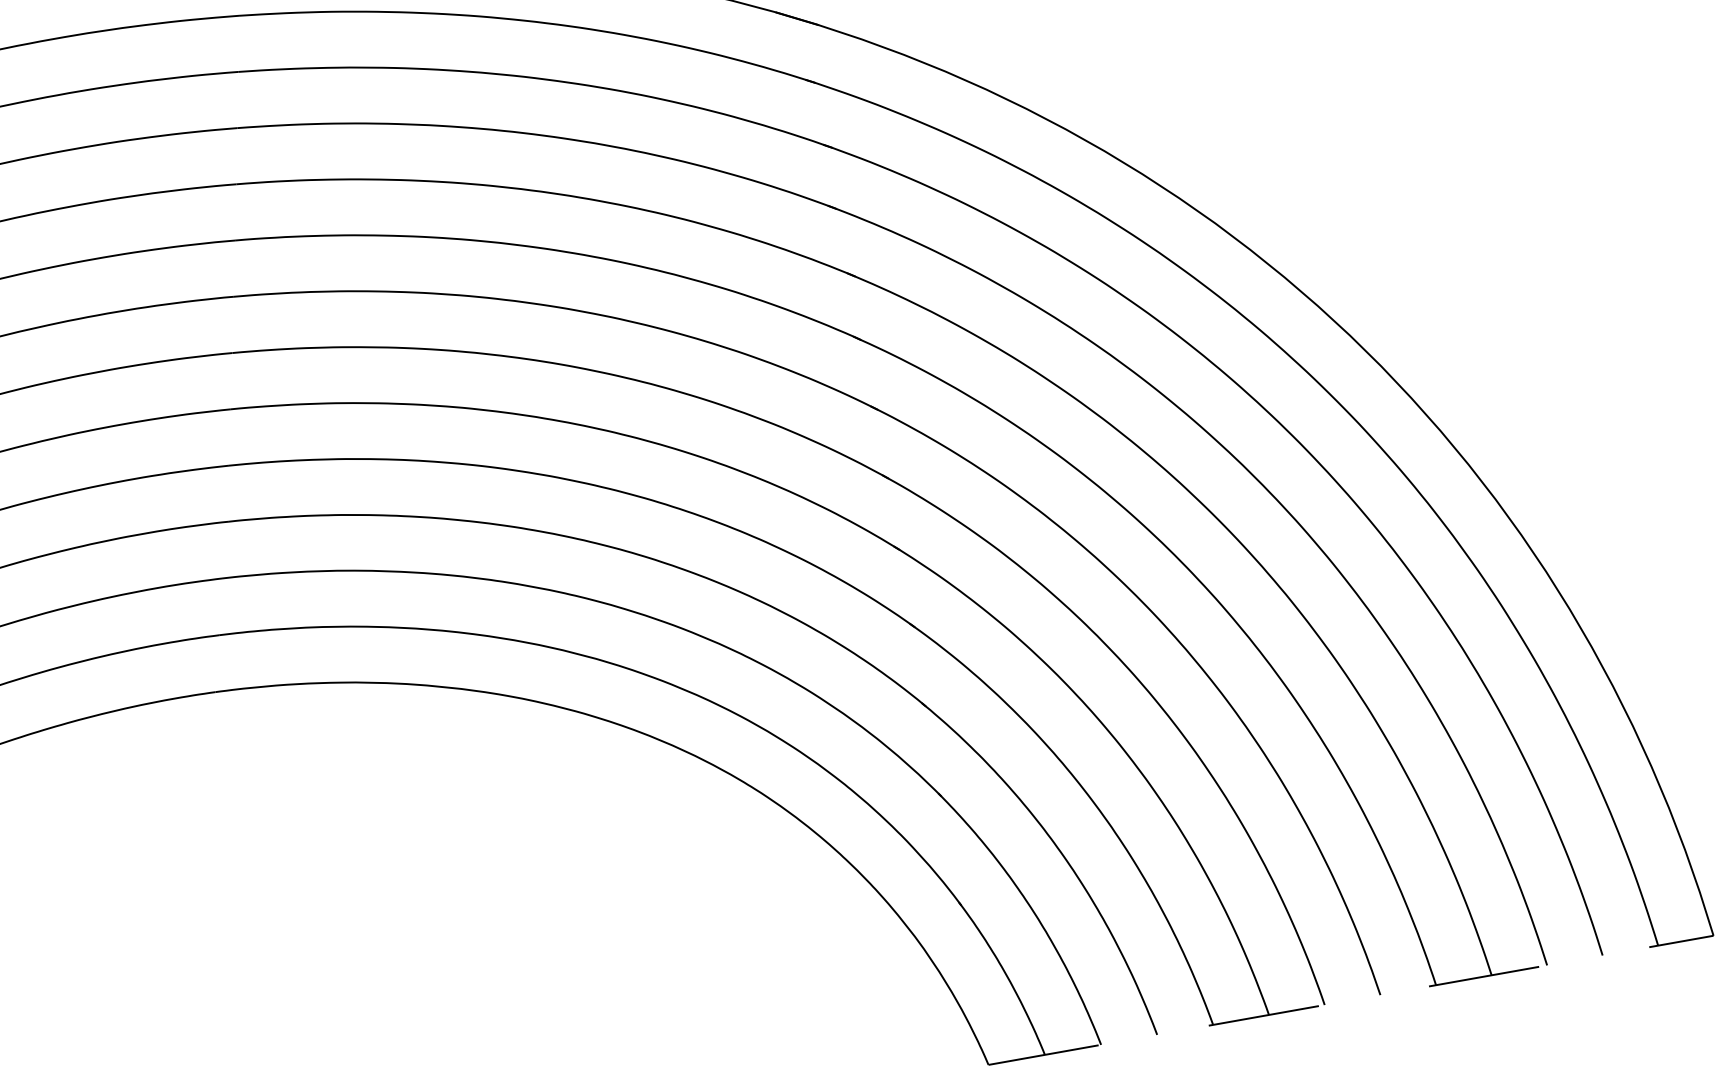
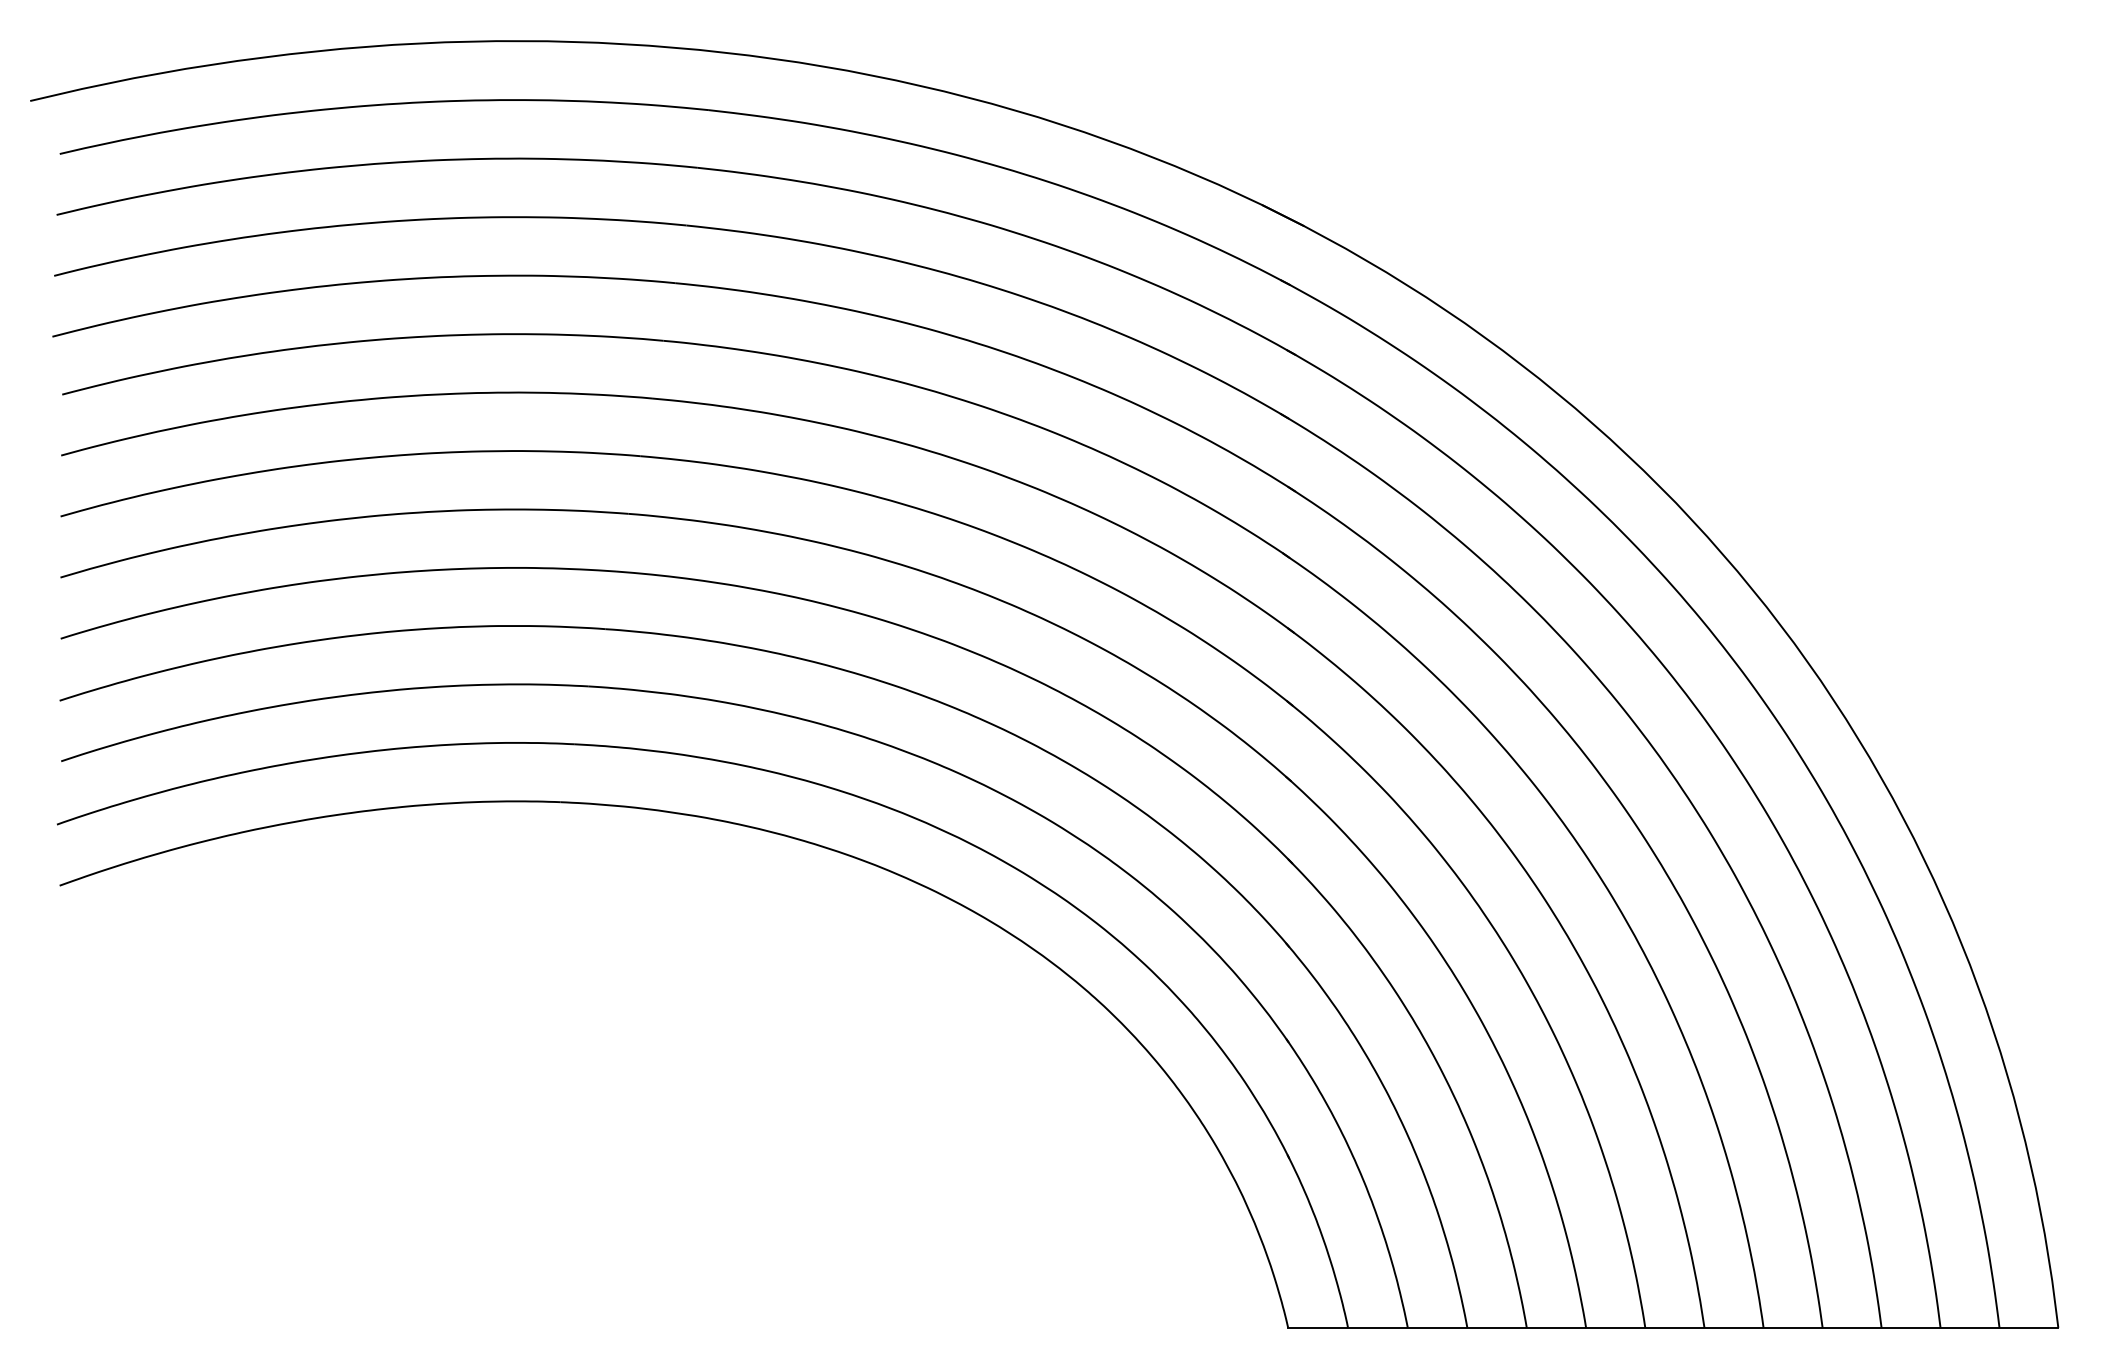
line: (1351, 1000) -> (1673, 1327), dashed -> solid

